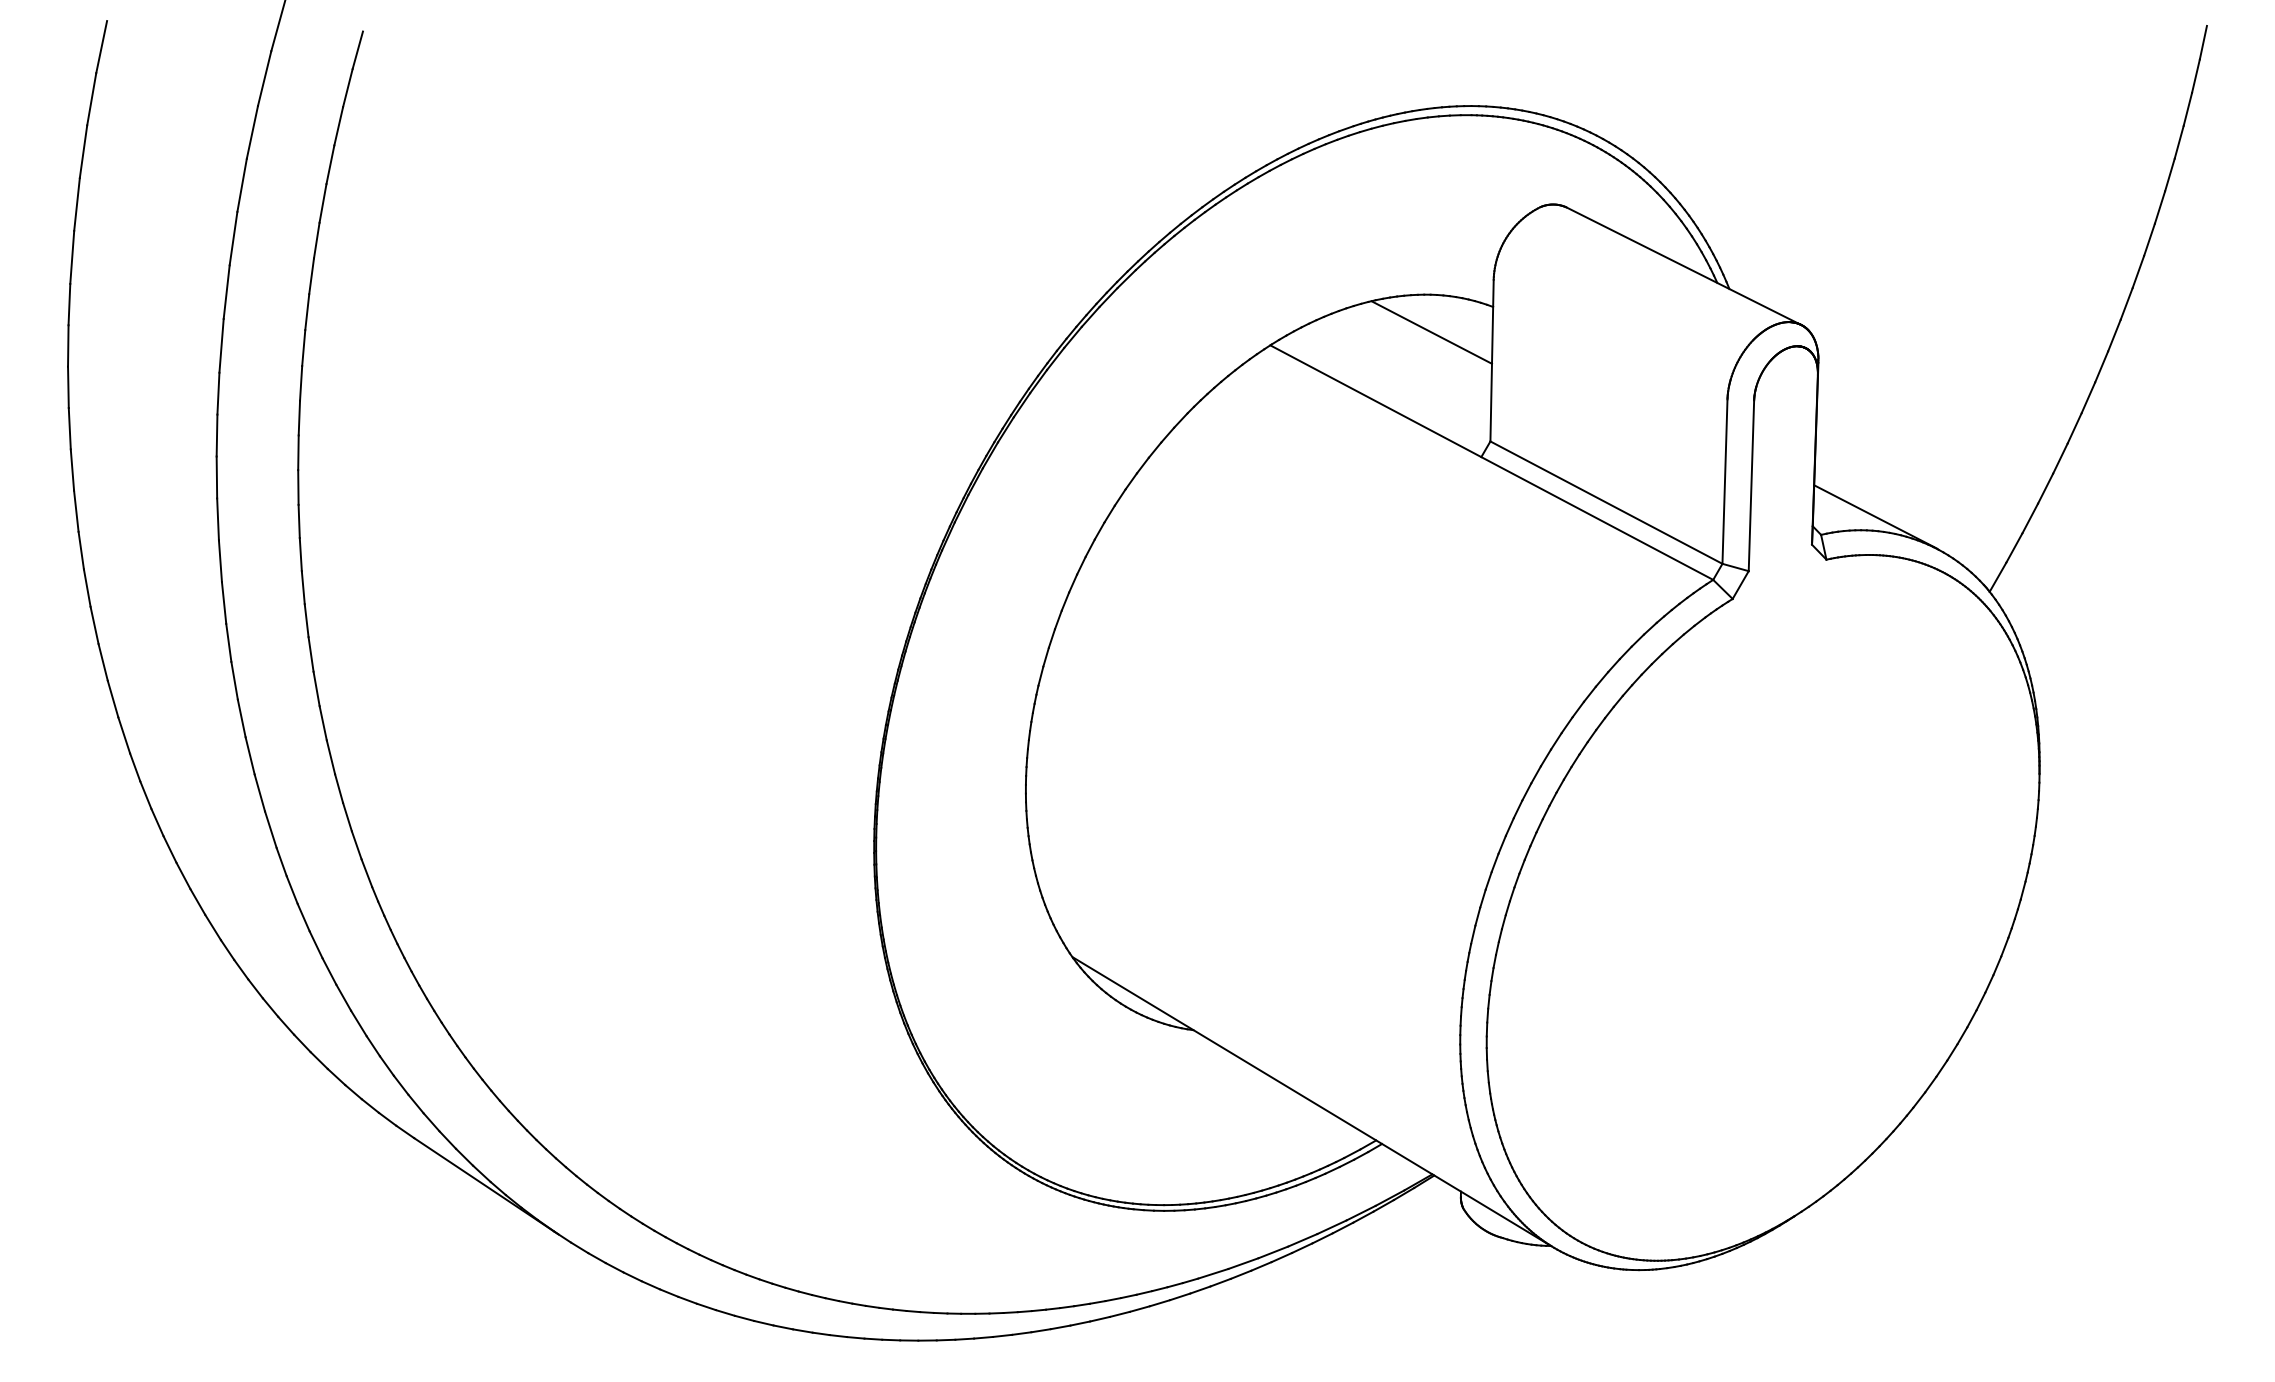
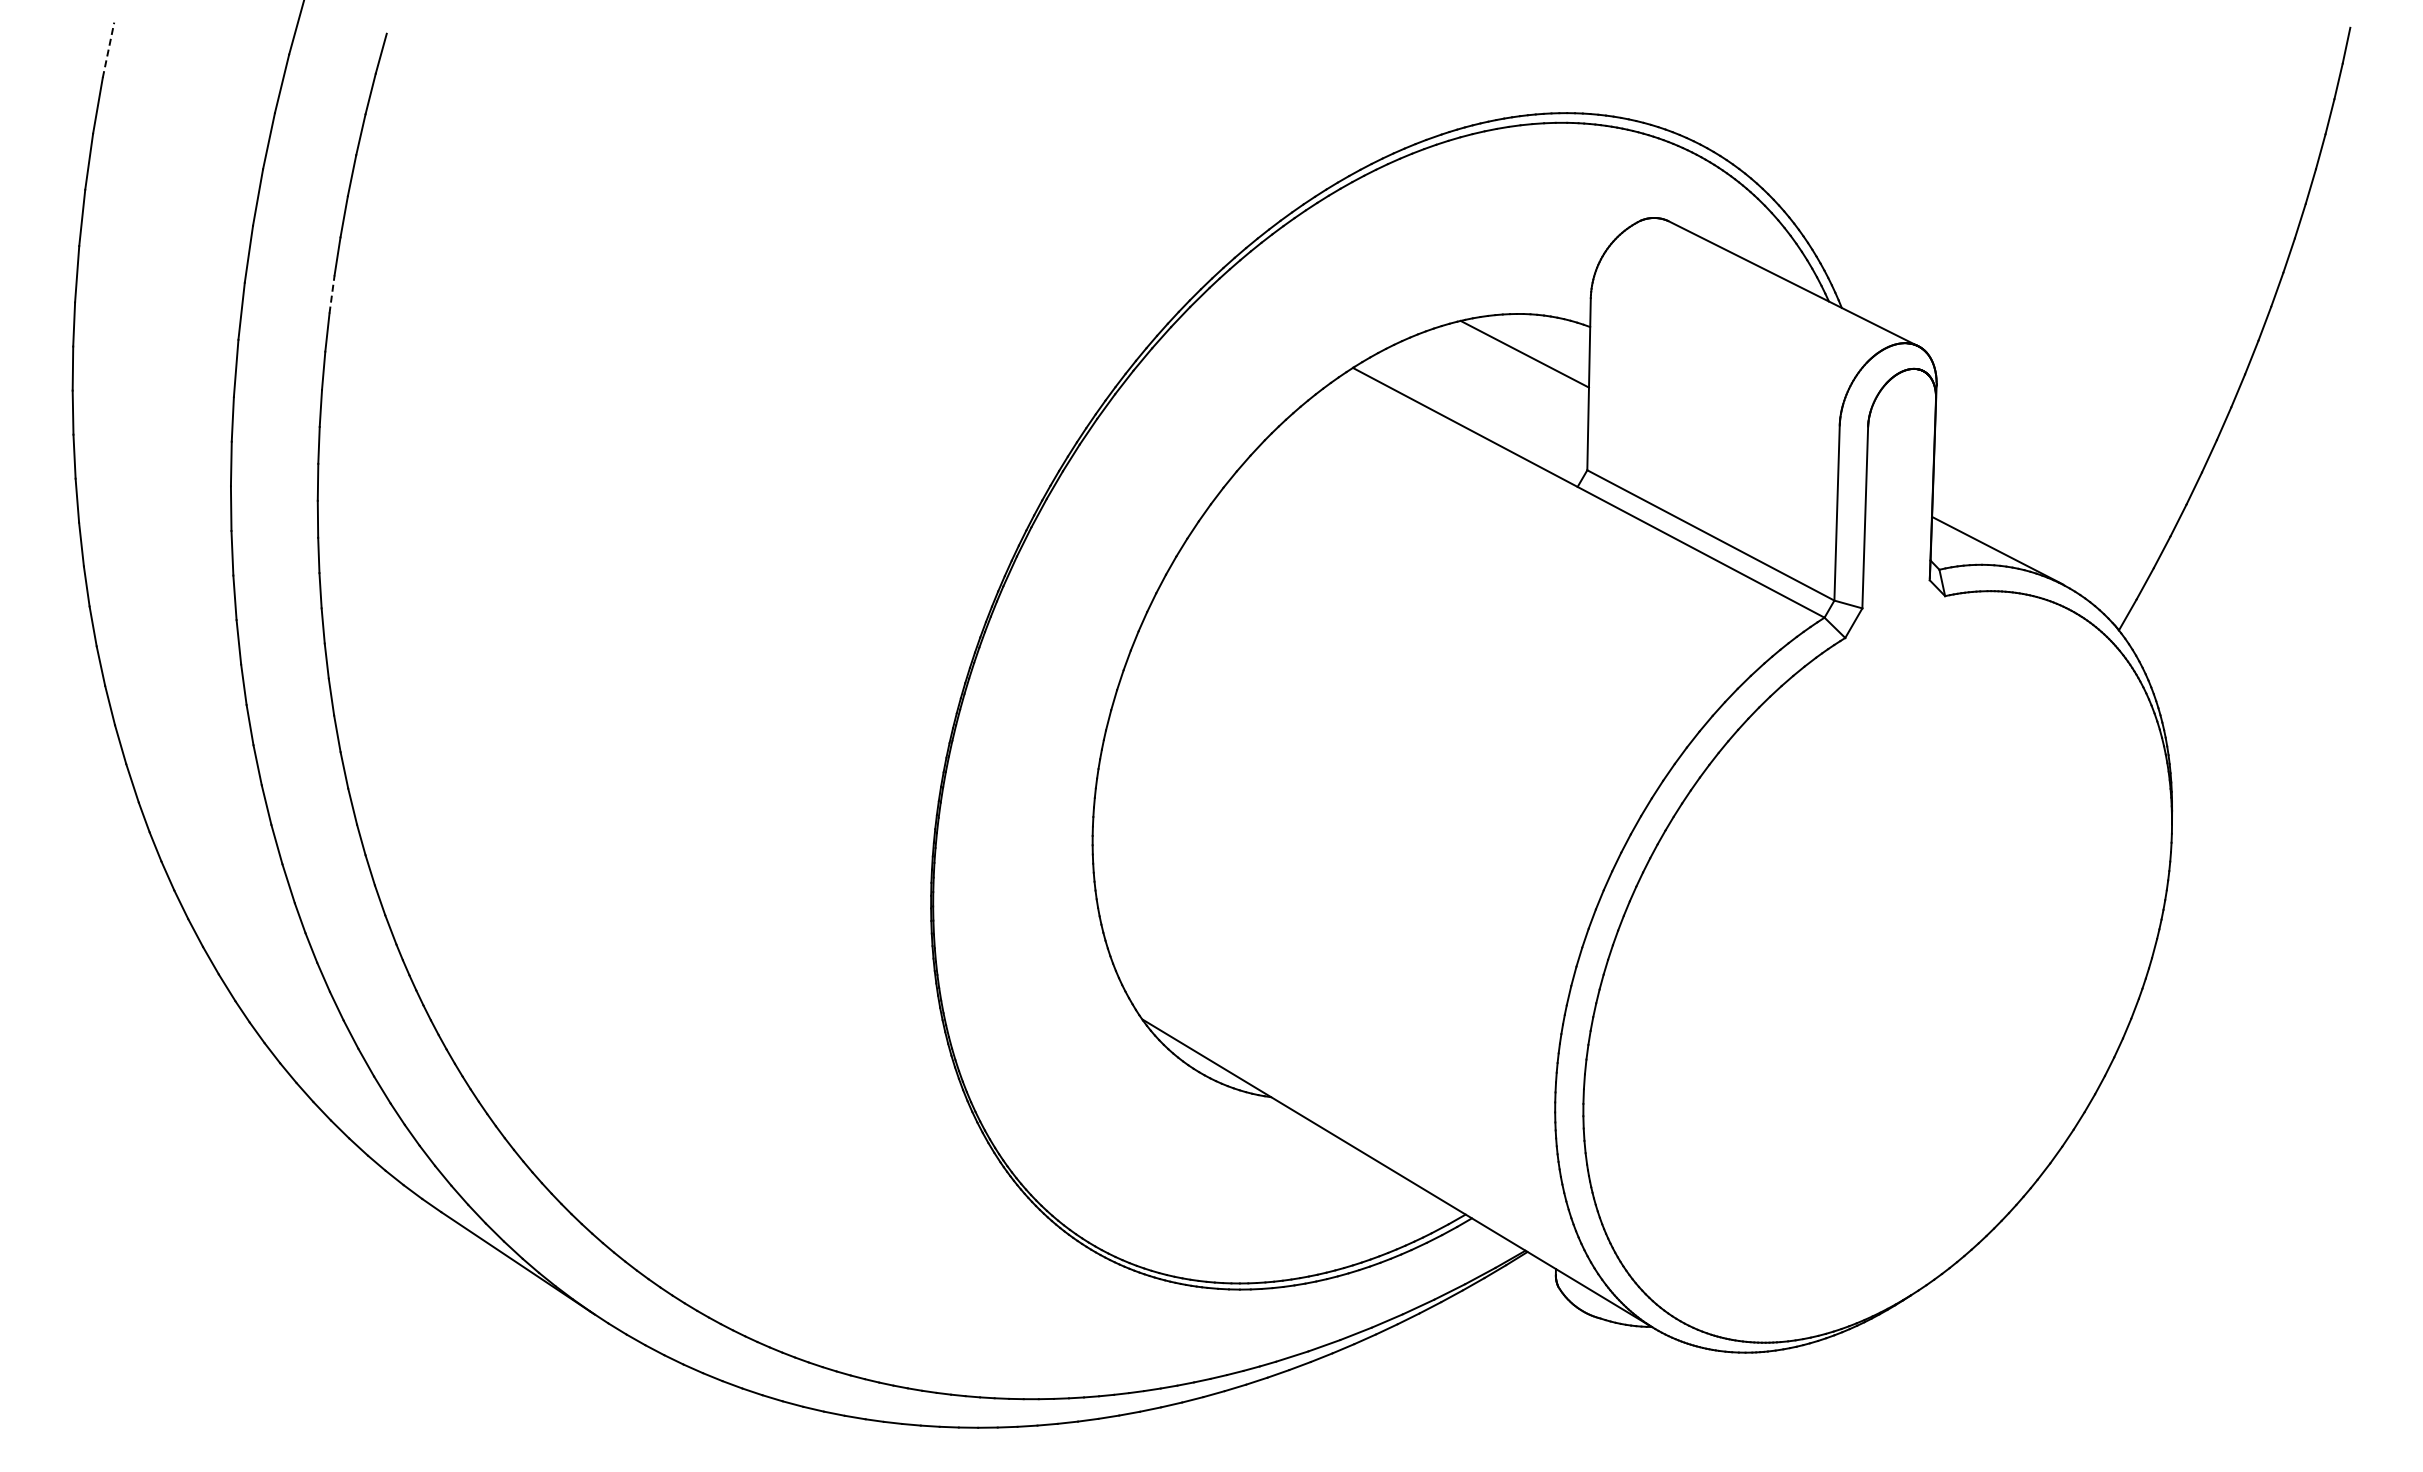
line: (101, 46) -> (108, 49), solid -> dashed
line: (312, 275) -> (332, 293), solid -> dashed

